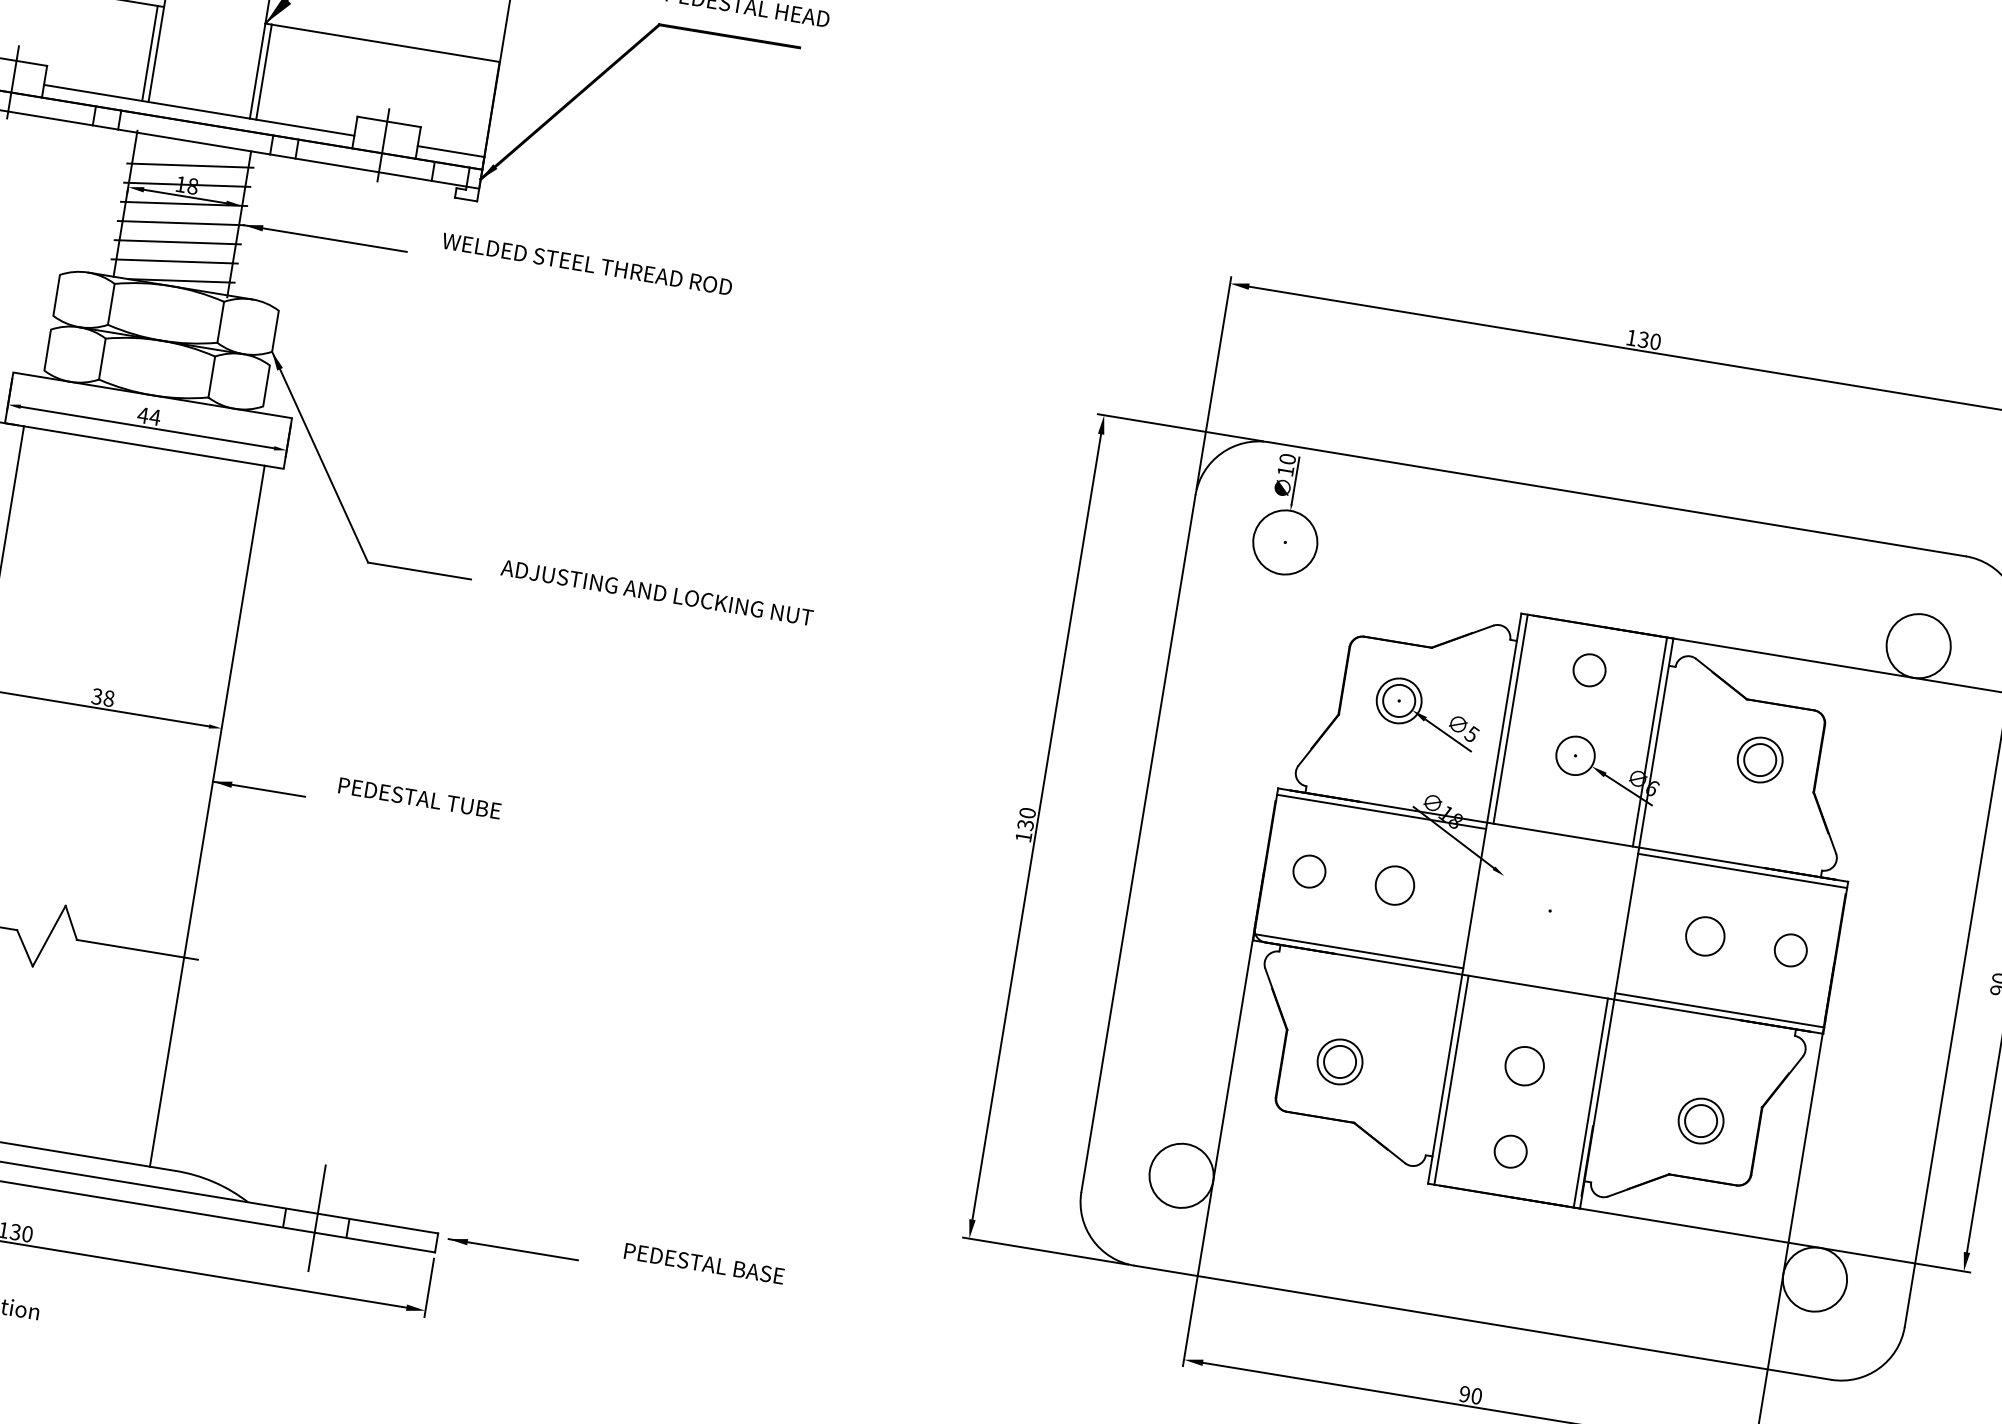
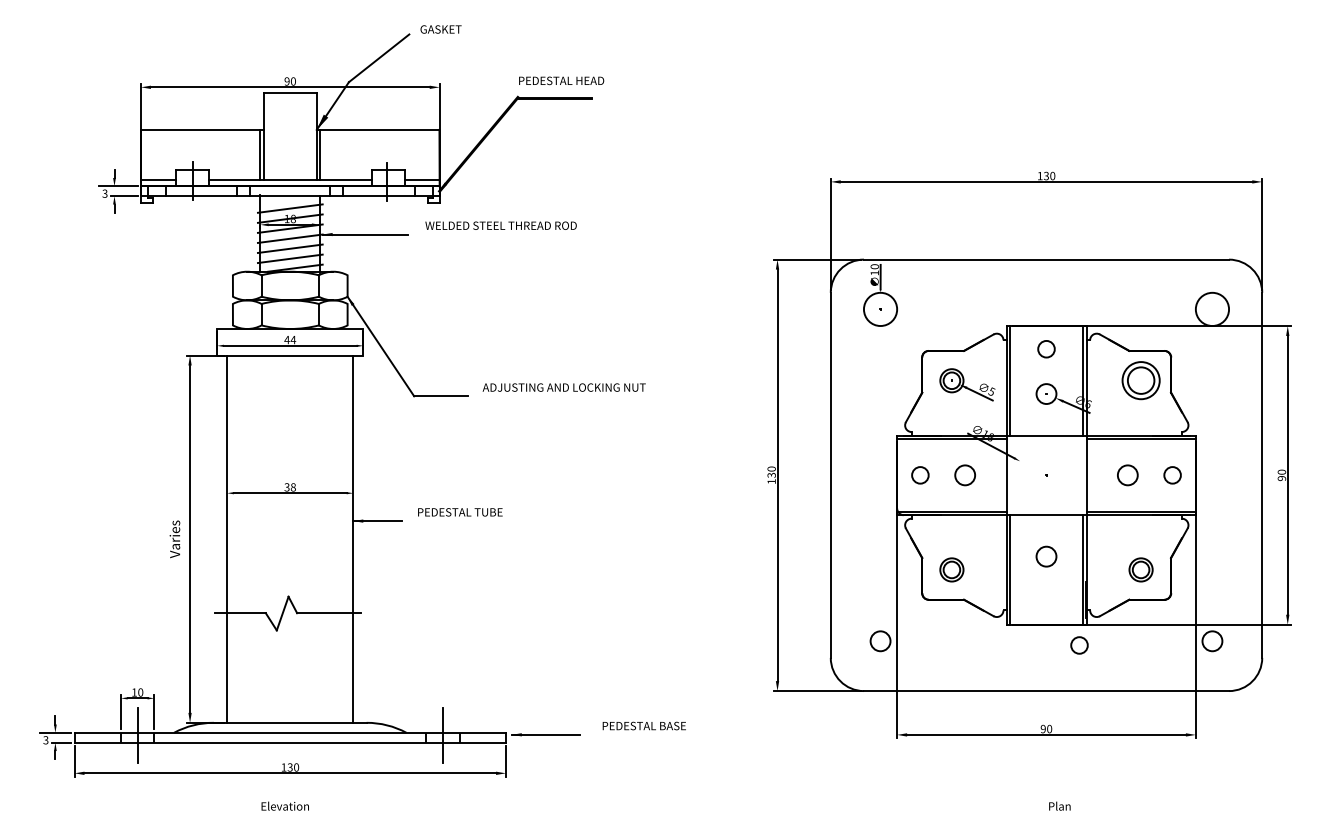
part: (1759, 759) -> (1140, 380), size x1.6
circle: (1510, 1151) -> (1079, 645), moved
circle: (1181, 1174) -> (880, 640), size x0.6
circle: (1815, 1278) -> (1212, 640), size x0.6

